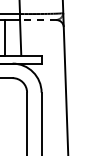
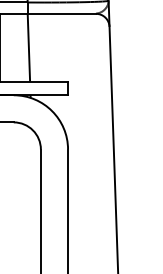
line: (37, 20) -> (60, 14), dashed -> solid

